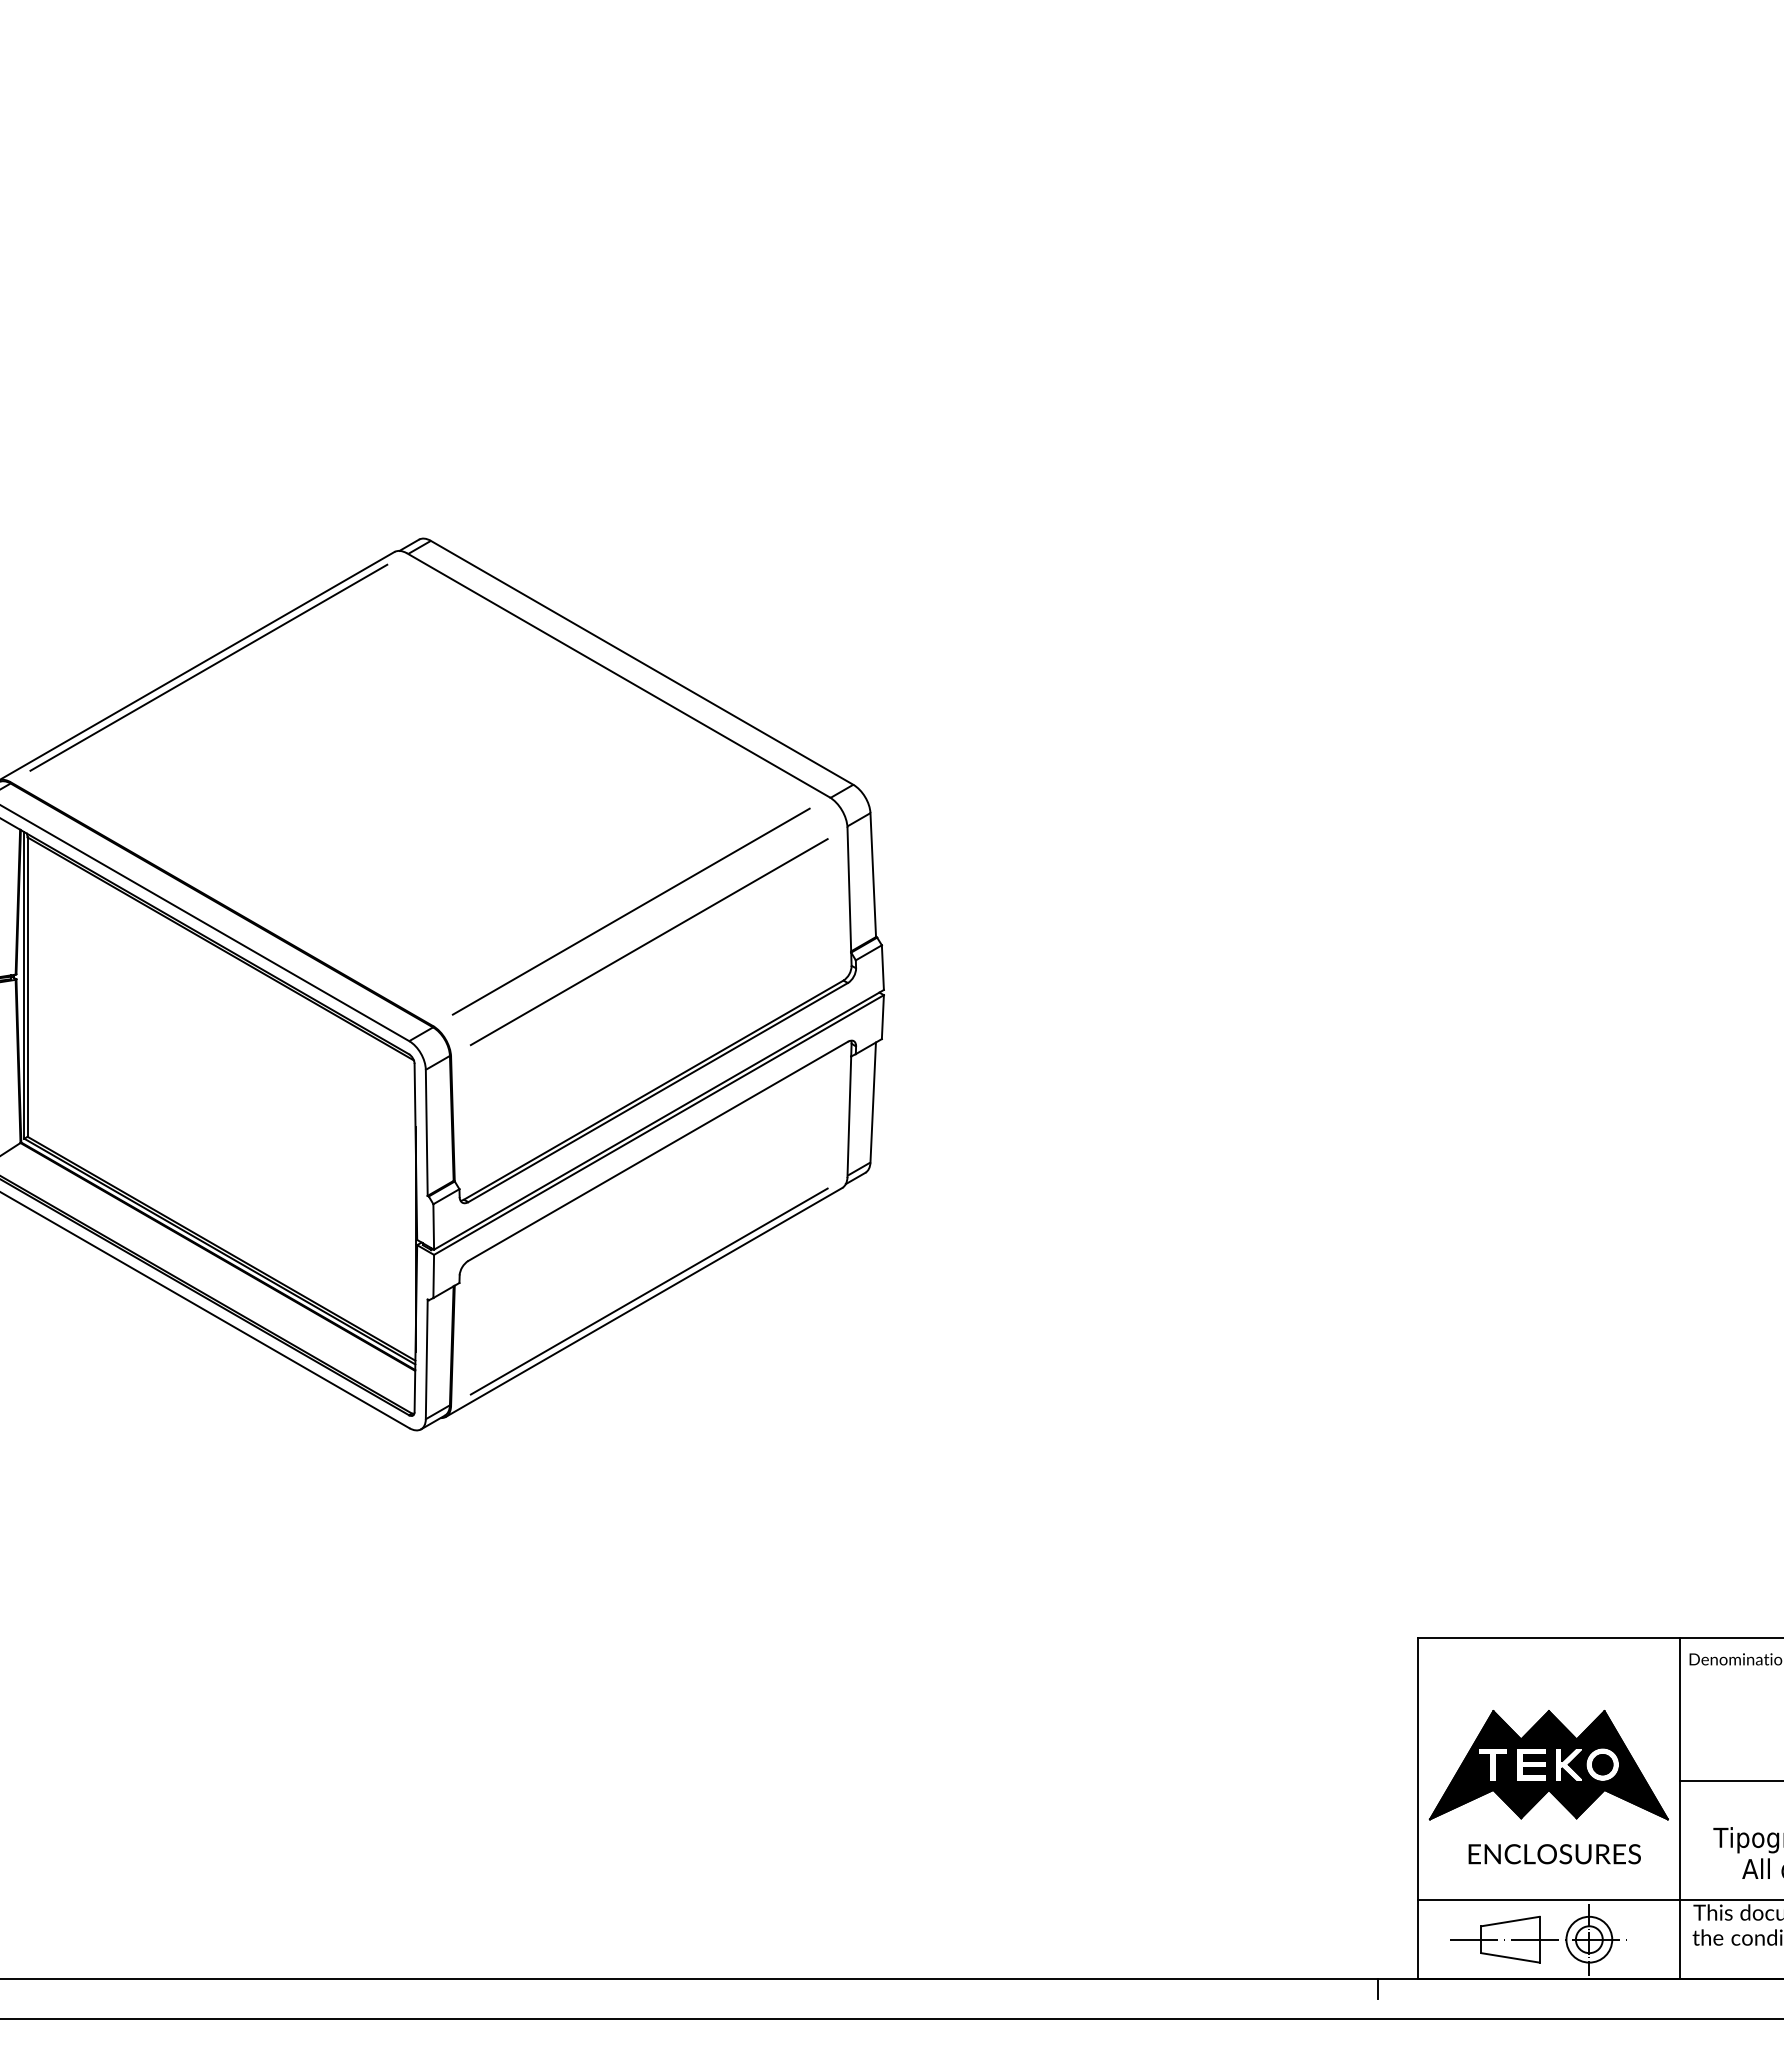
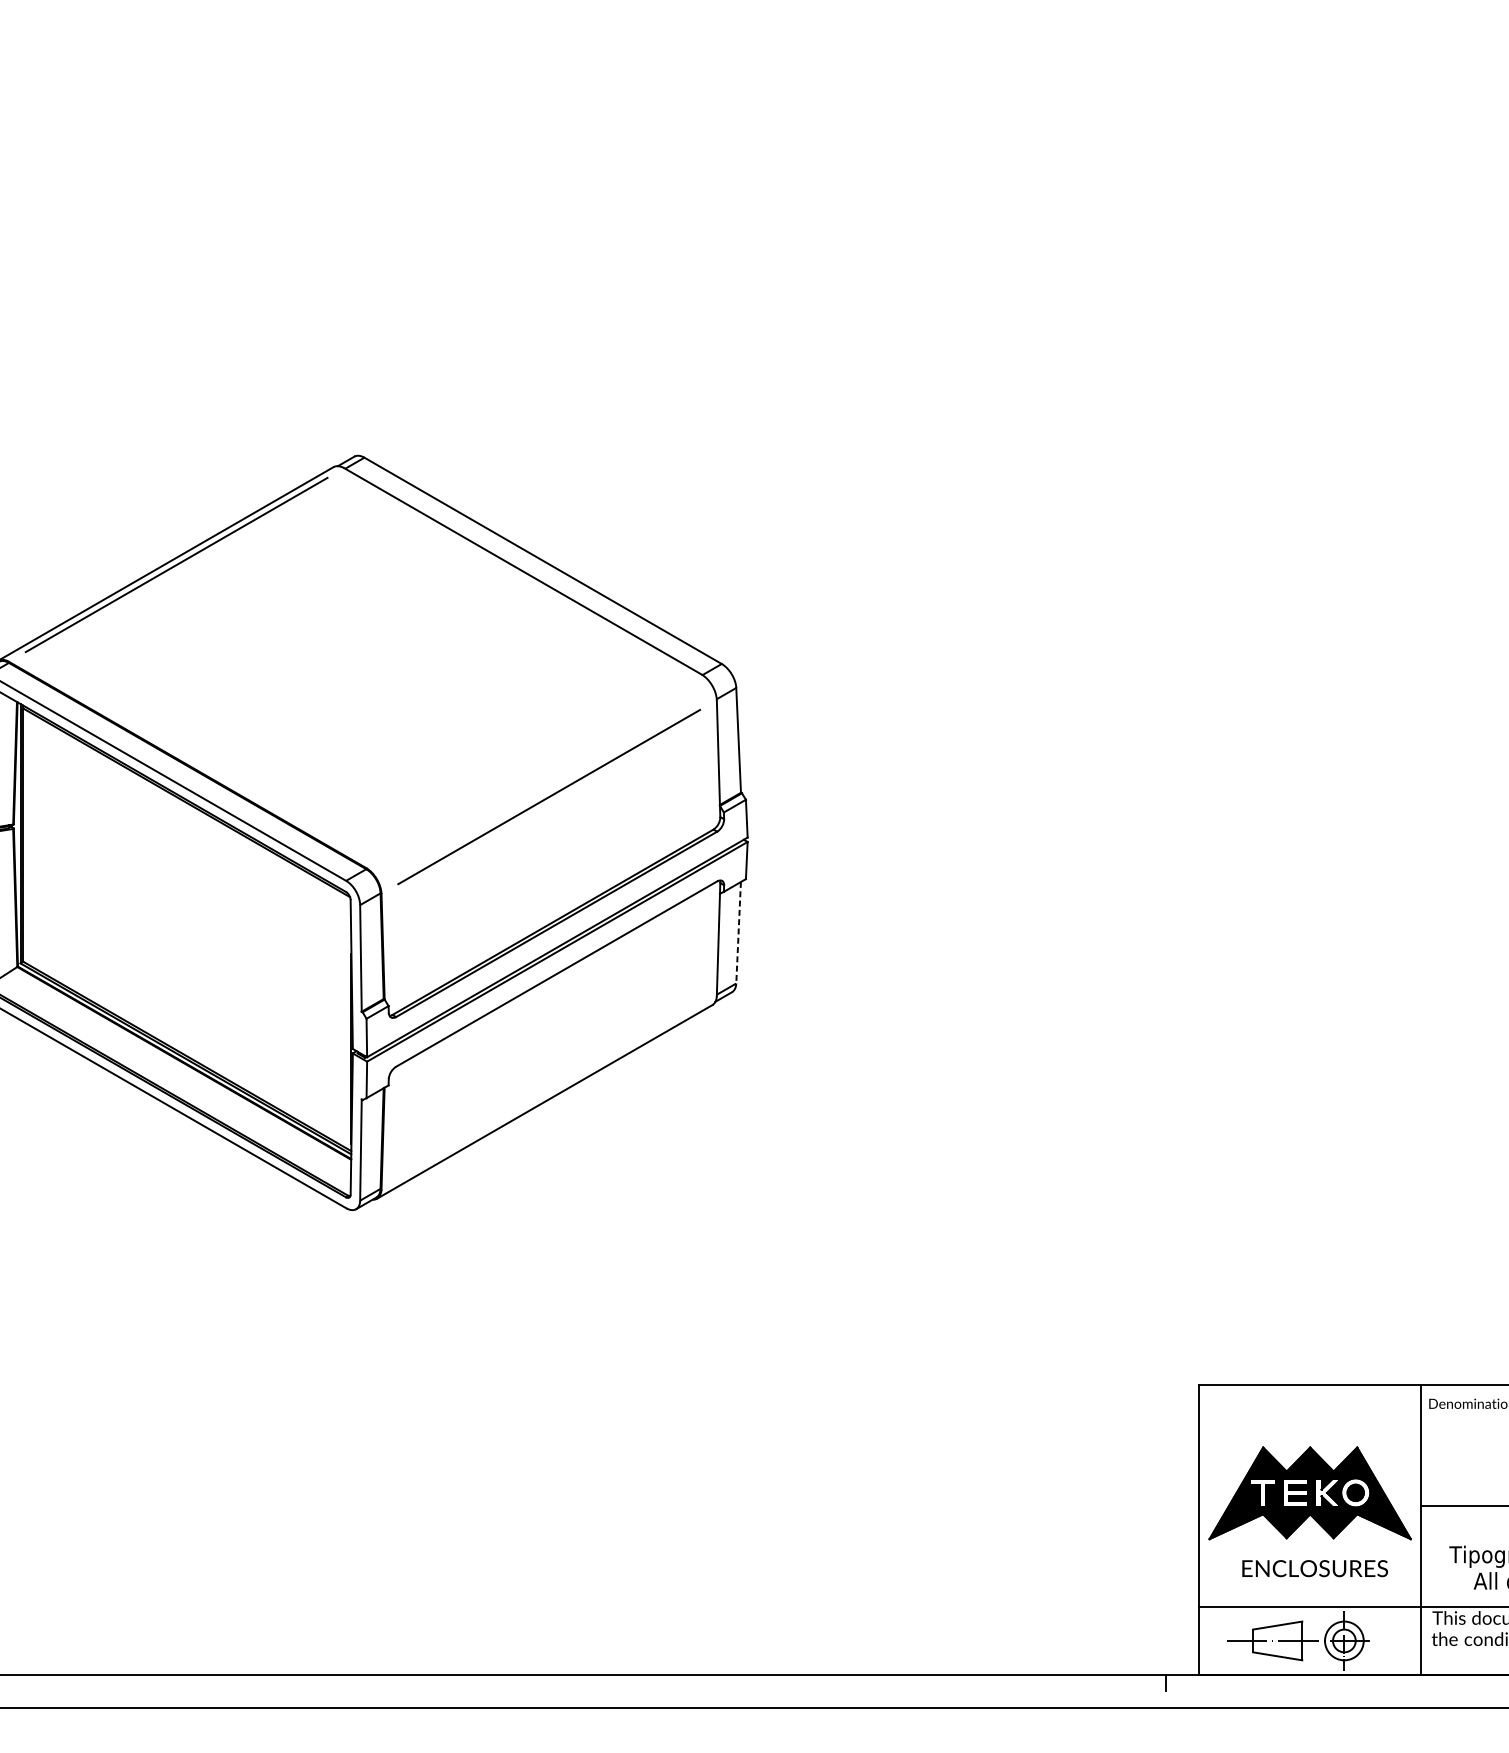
line: (630, 911) -> (533, 771), removed
line: (873, 1103) -> (738, 933), solid -> dashed
line: (648, 1291) -> (548, 1092), removed

